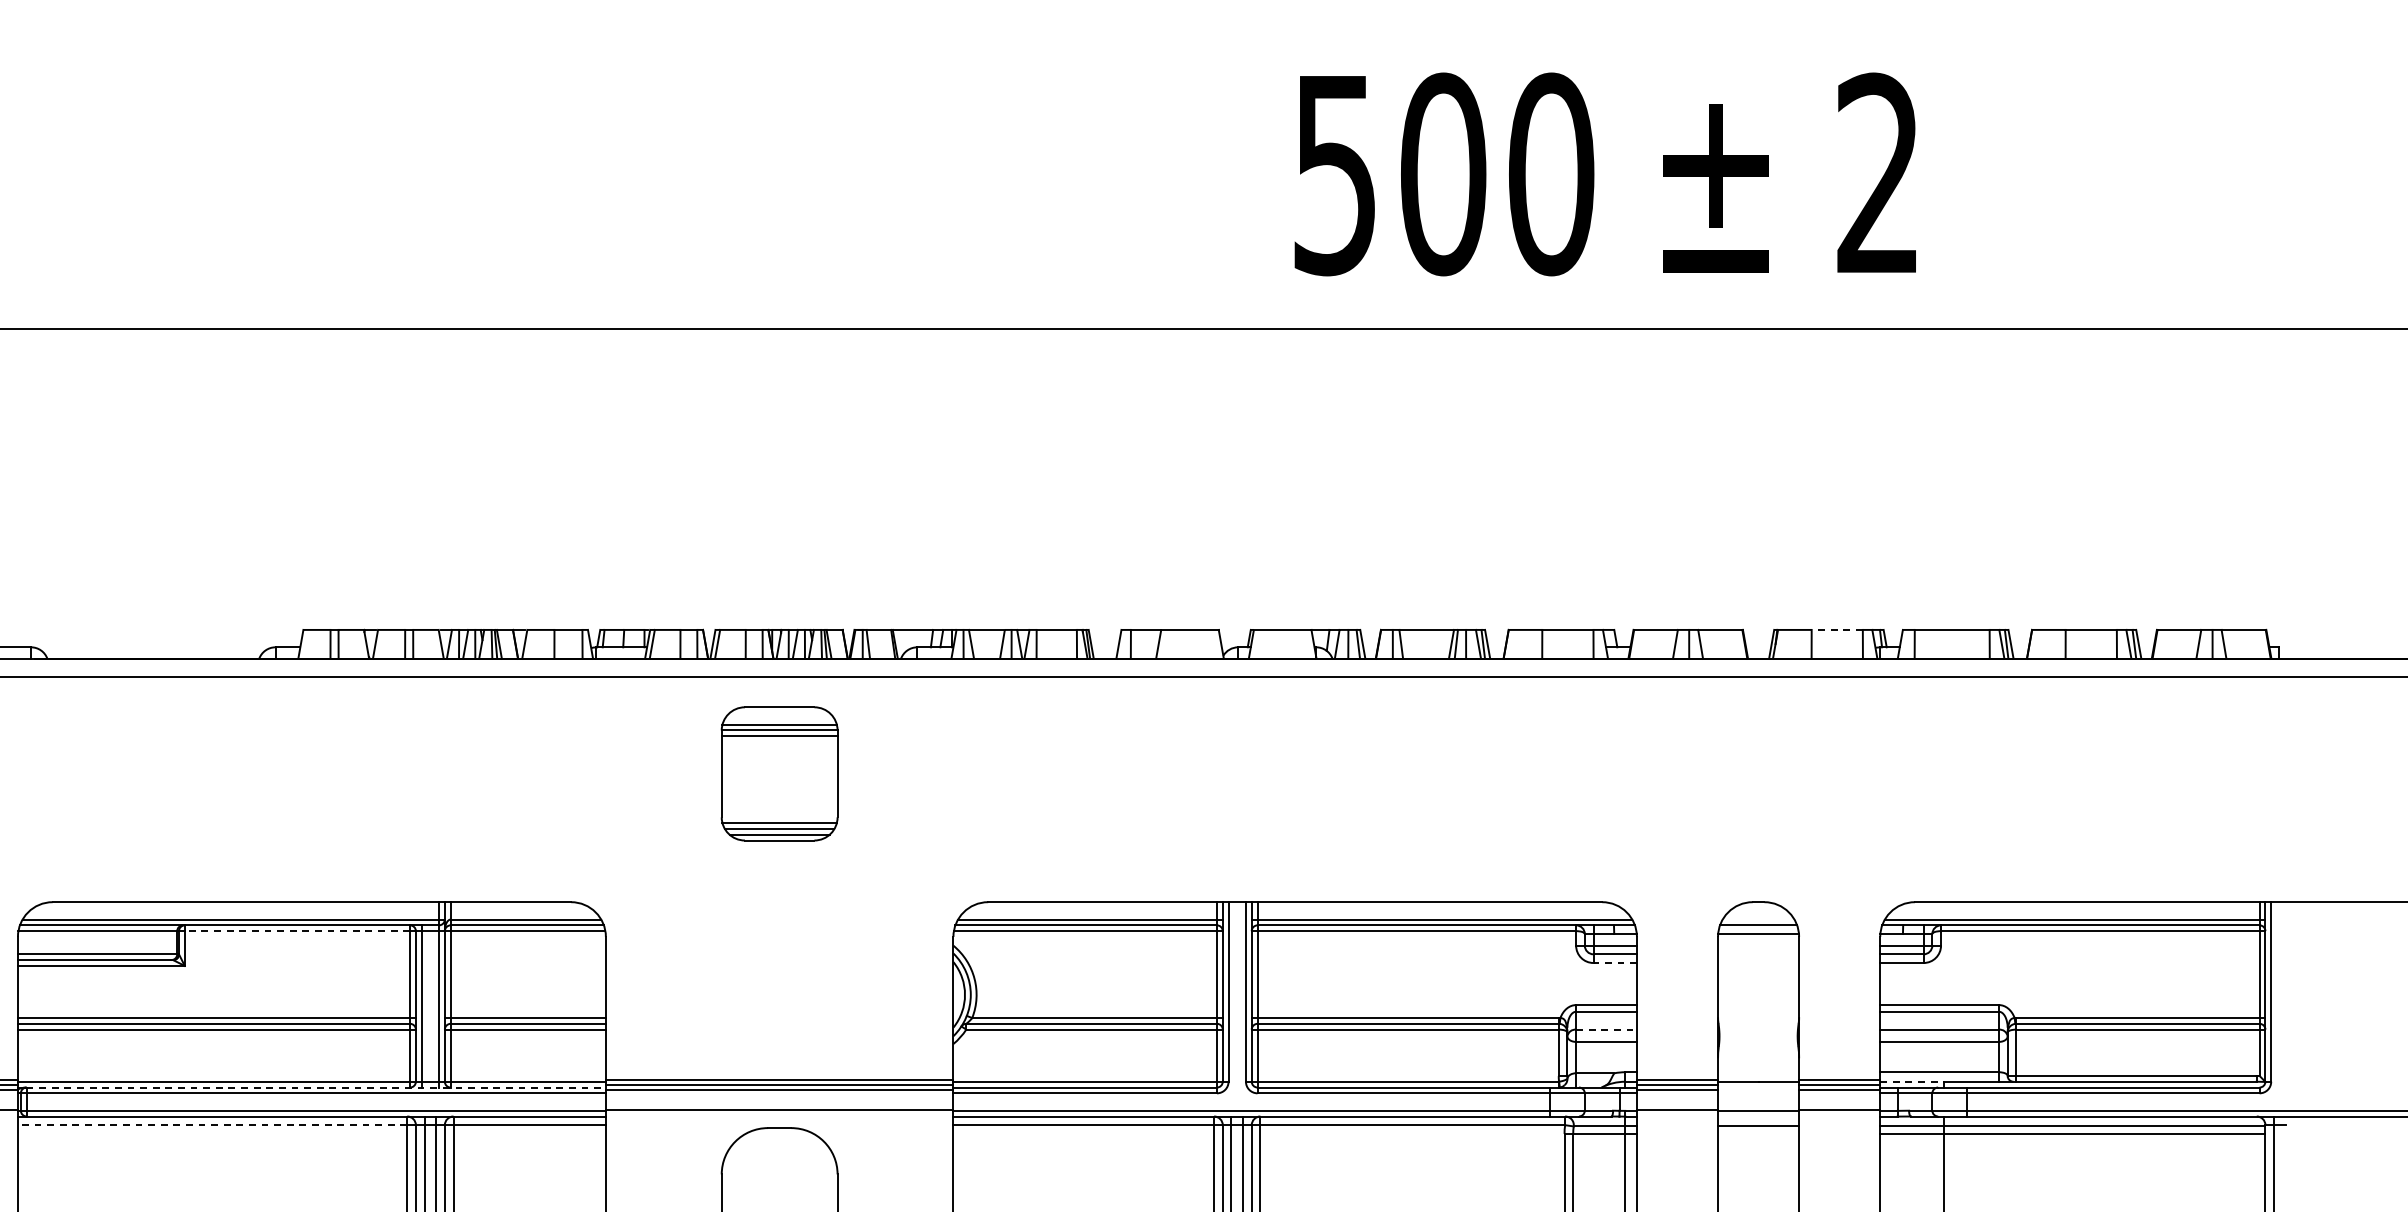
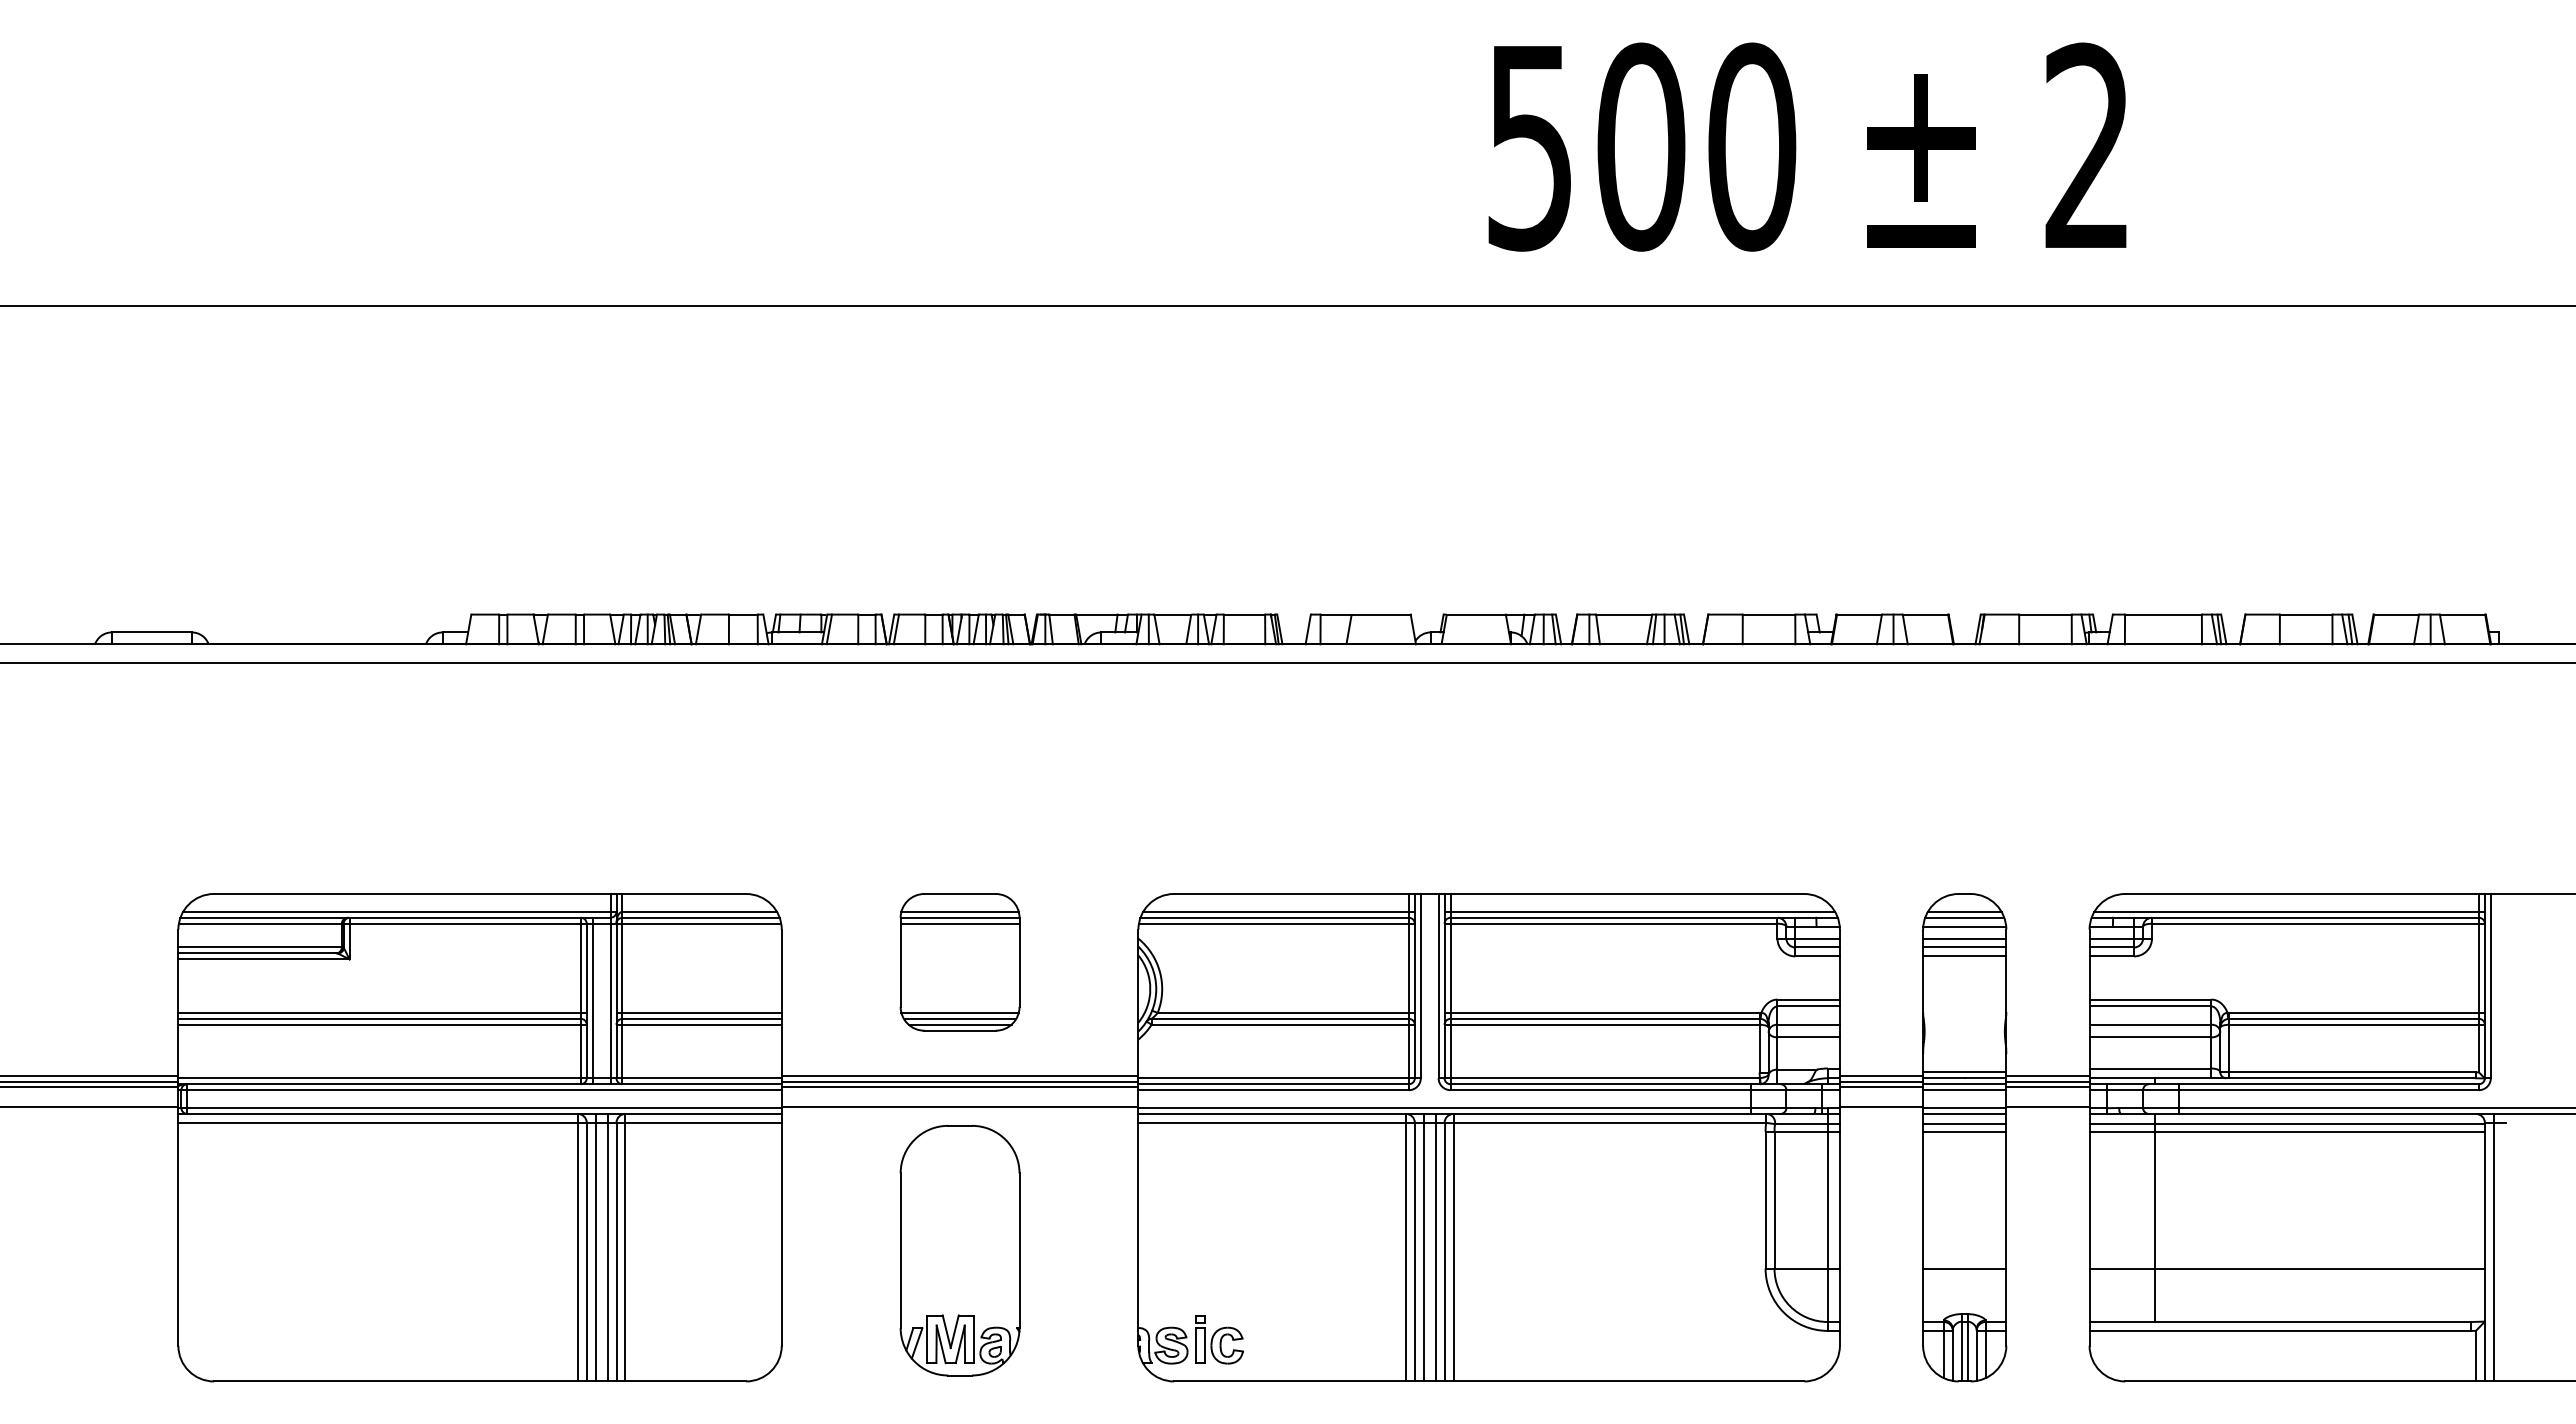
line: (1836, 629) -> (2044, 614), dashed -> solid
part: (779, 774) -> (959, 962), moved
line: (1758, 919) -> (1964, 911), added
line: (297, 930) -> (465, 923), dashed -> solid
line: (1758, 945) -> (1964, 938), added
line: (1758, 954) -> (1964, 947), added
line: (1615, 963) -> (1817, 956), dashed -> solid
line: (1758, 963) -> (1964, 956), added
line: (1607, 1029) -> (1809, 1024), dashed -> solid
line: (1758, 1076) -> (1964, 1072), added
line: (1912, 1081) -> (2122, 1078), dashed -> solid
line: (317, 1087) -> (485, 1084), dashed -> solid
line: (1758, 1087) -> (1964, 1084), added
line: (1758, 1093) -> (1964, 1090), added
line: (1758, 1117) -> (1964, 1114), added
line: (212, 1124) -> (378, 1122), dashed -> solid
line: (1758, 1133) -> (1964, 1131), added

